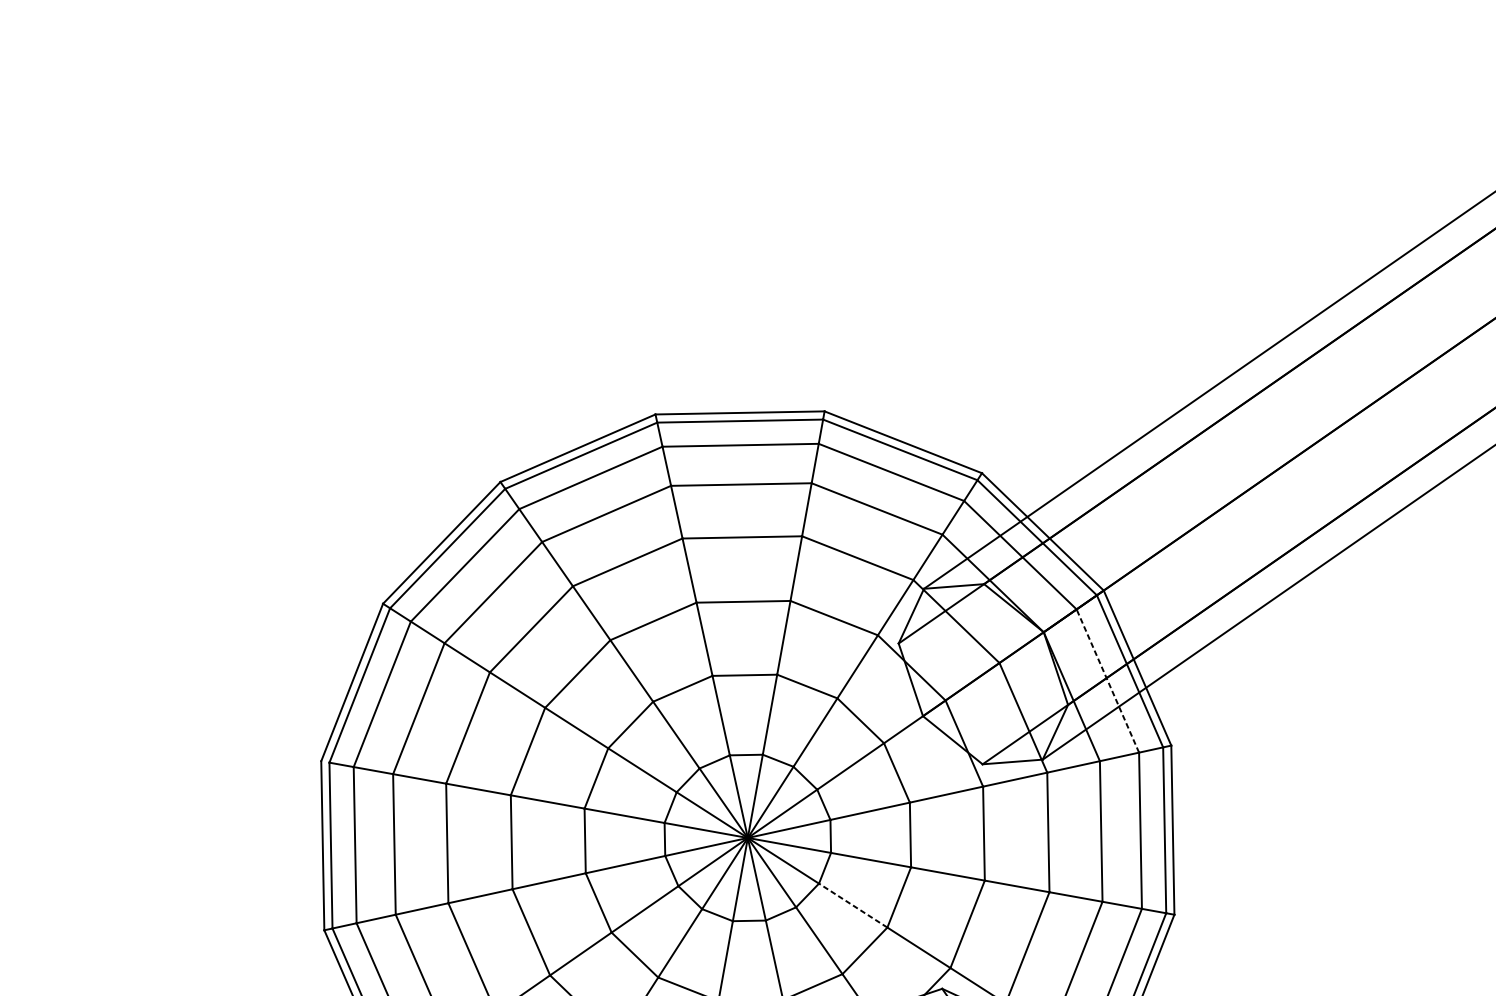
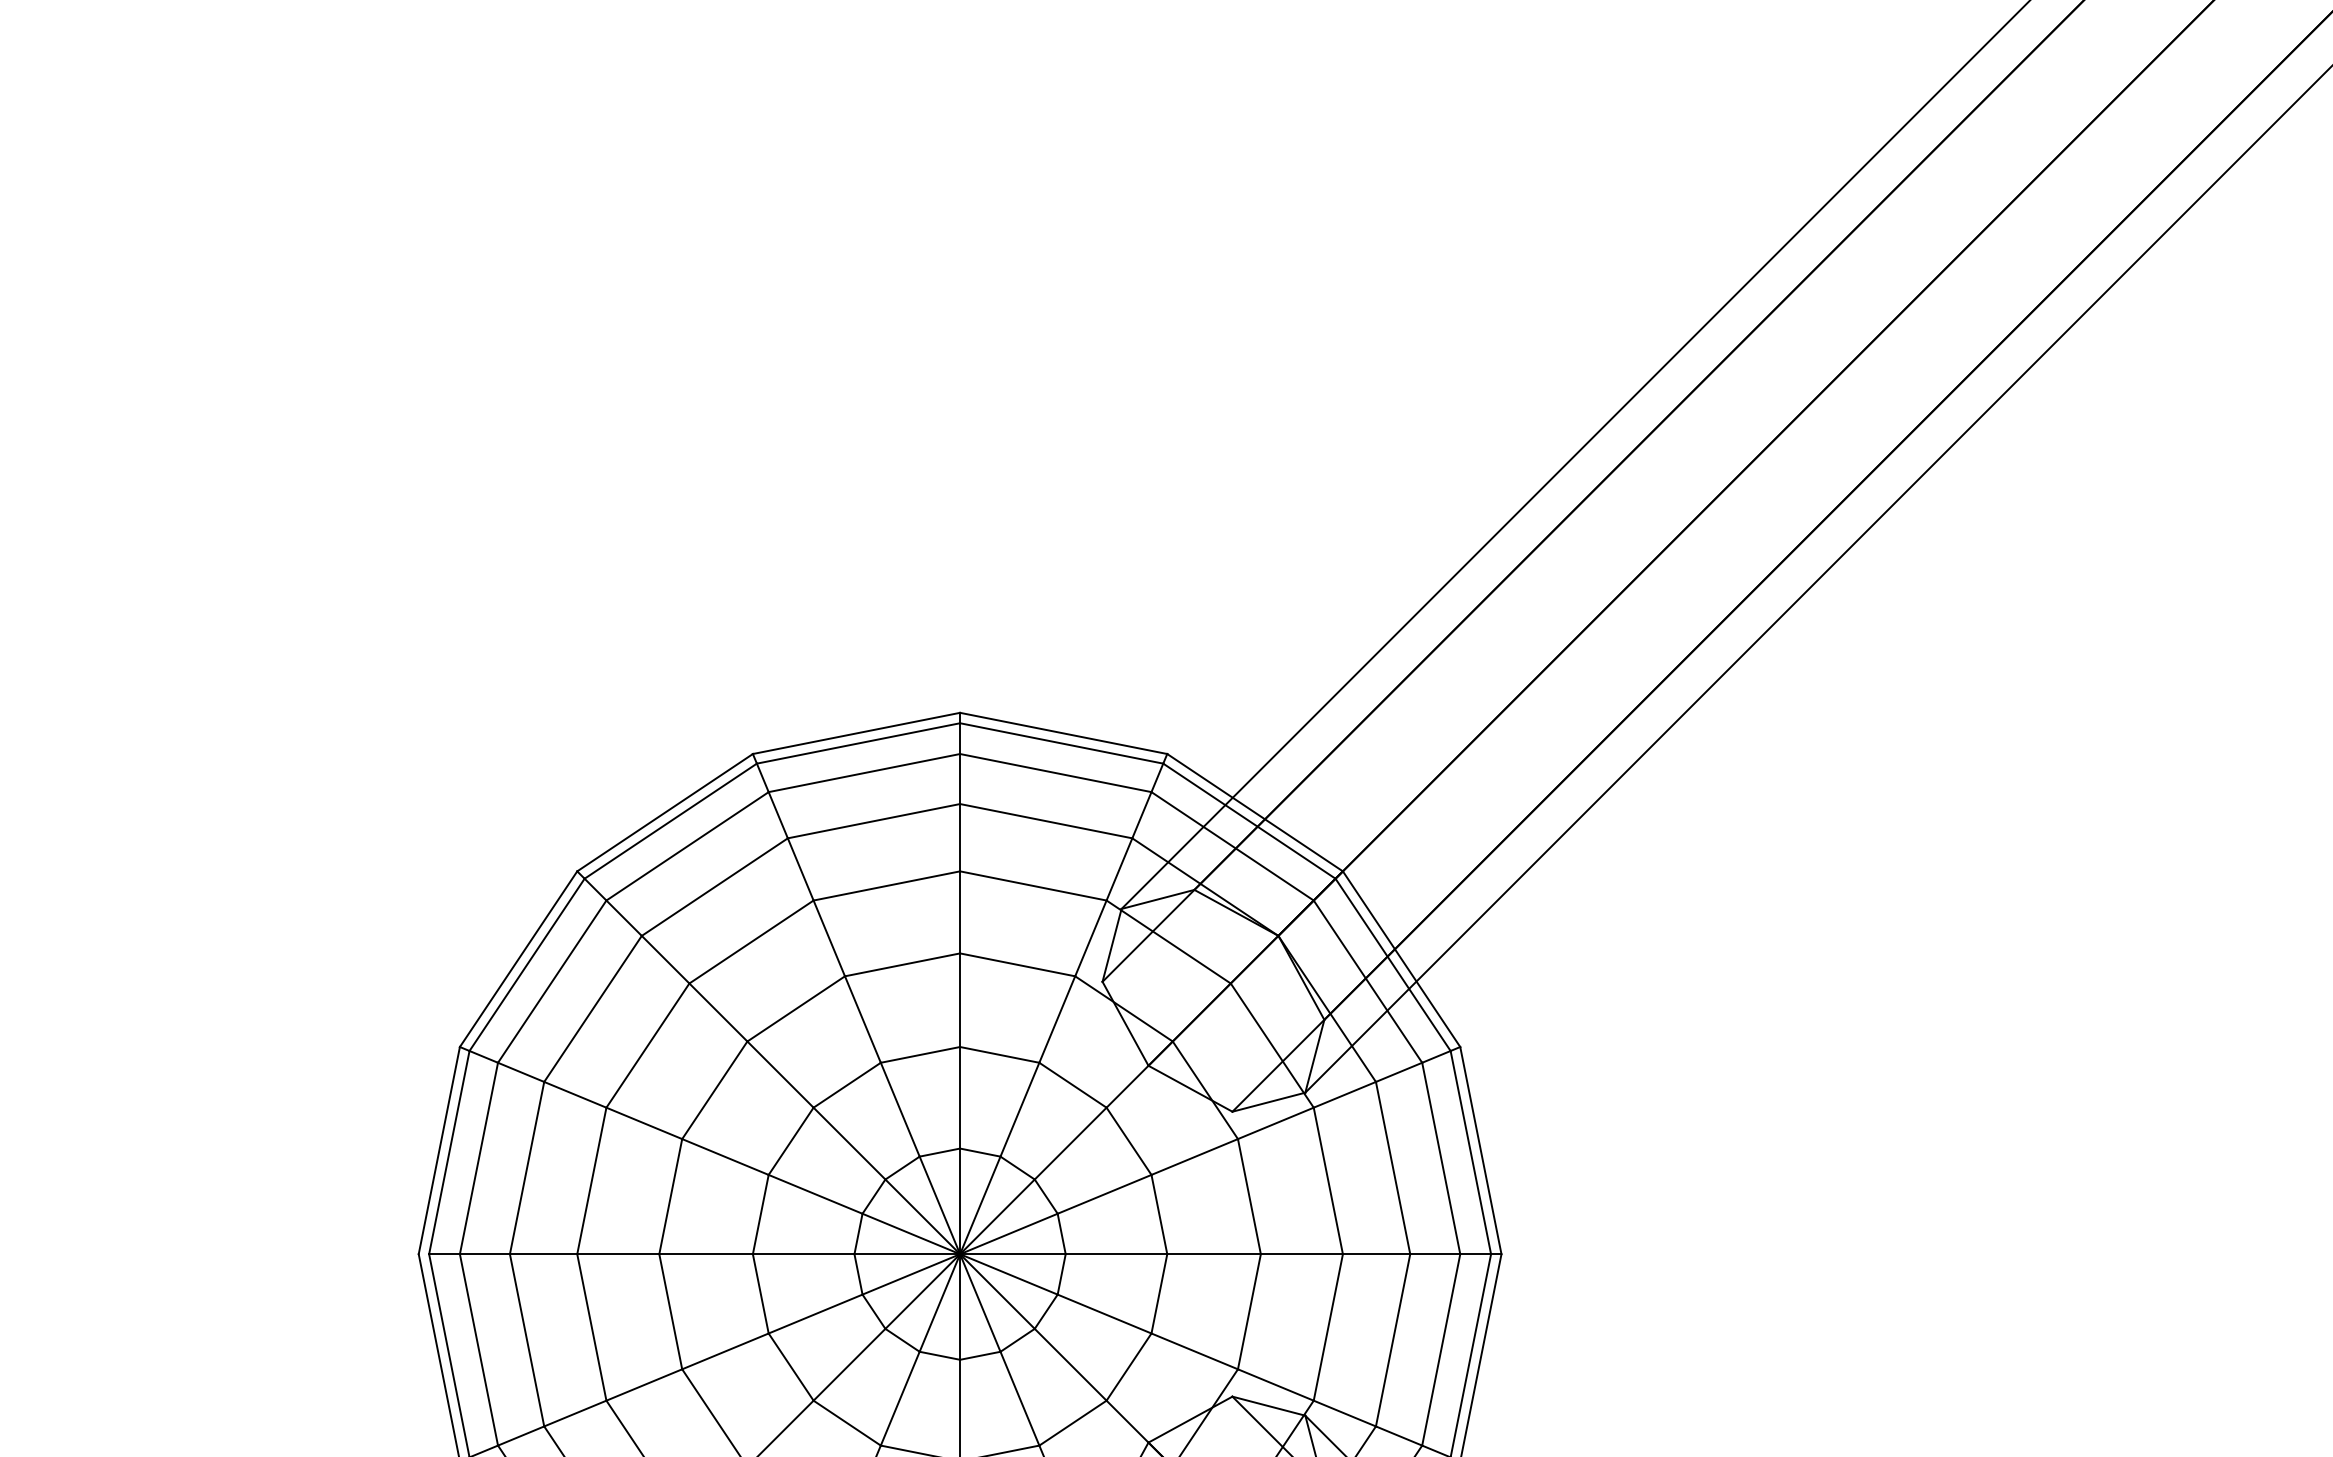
line: (1107, 680) -> (1367, 981), dashed -> solid
line: (853, 905) -> (1104, 1314), dashed -> solid

